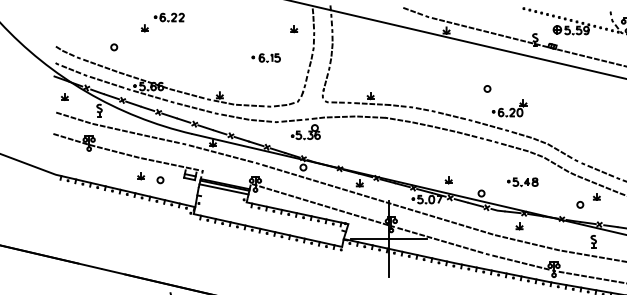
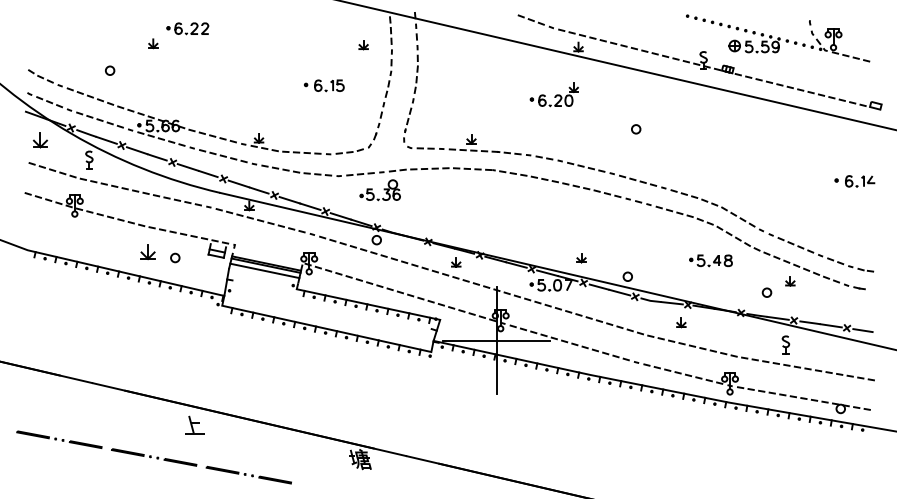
part: (64, 96) -> (40, 140), size x1.6
part: (508, 108) -> (553, 94), moved
part: (140, 176) -> (147, 252), size x1.6
part: (522, 182) -> (710, 260), moved

